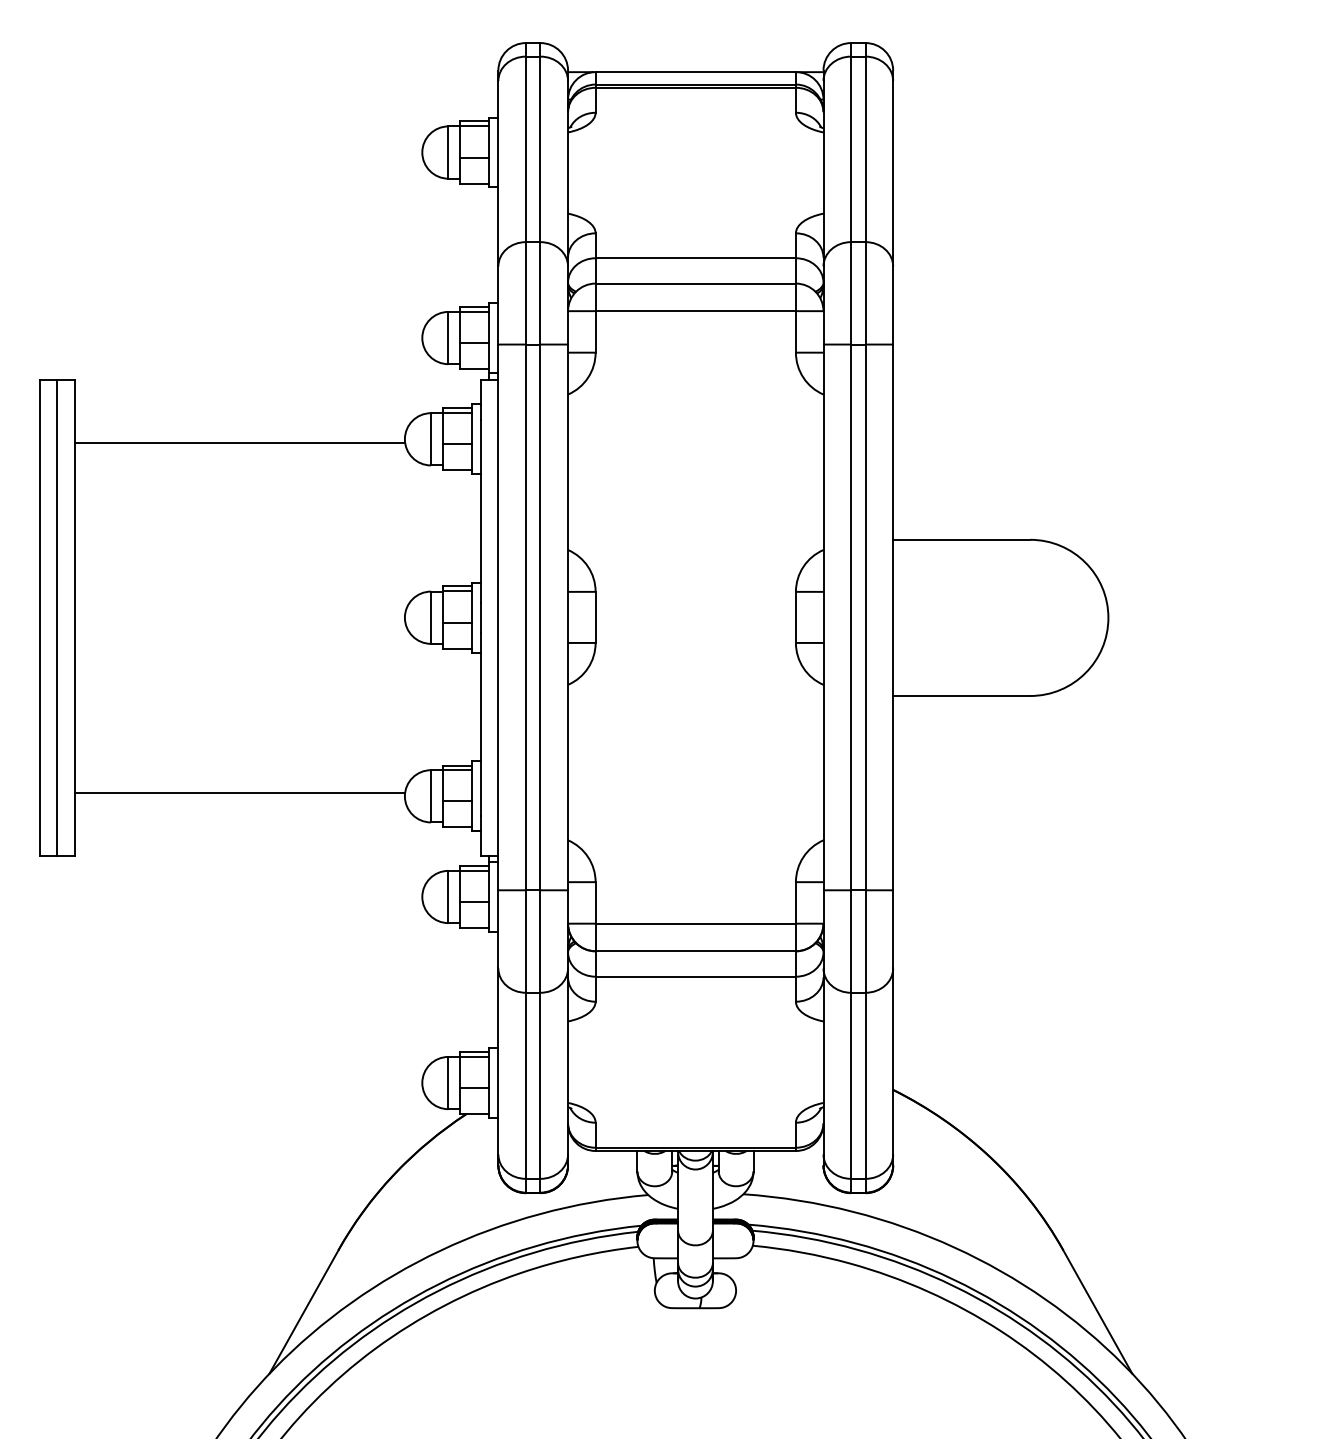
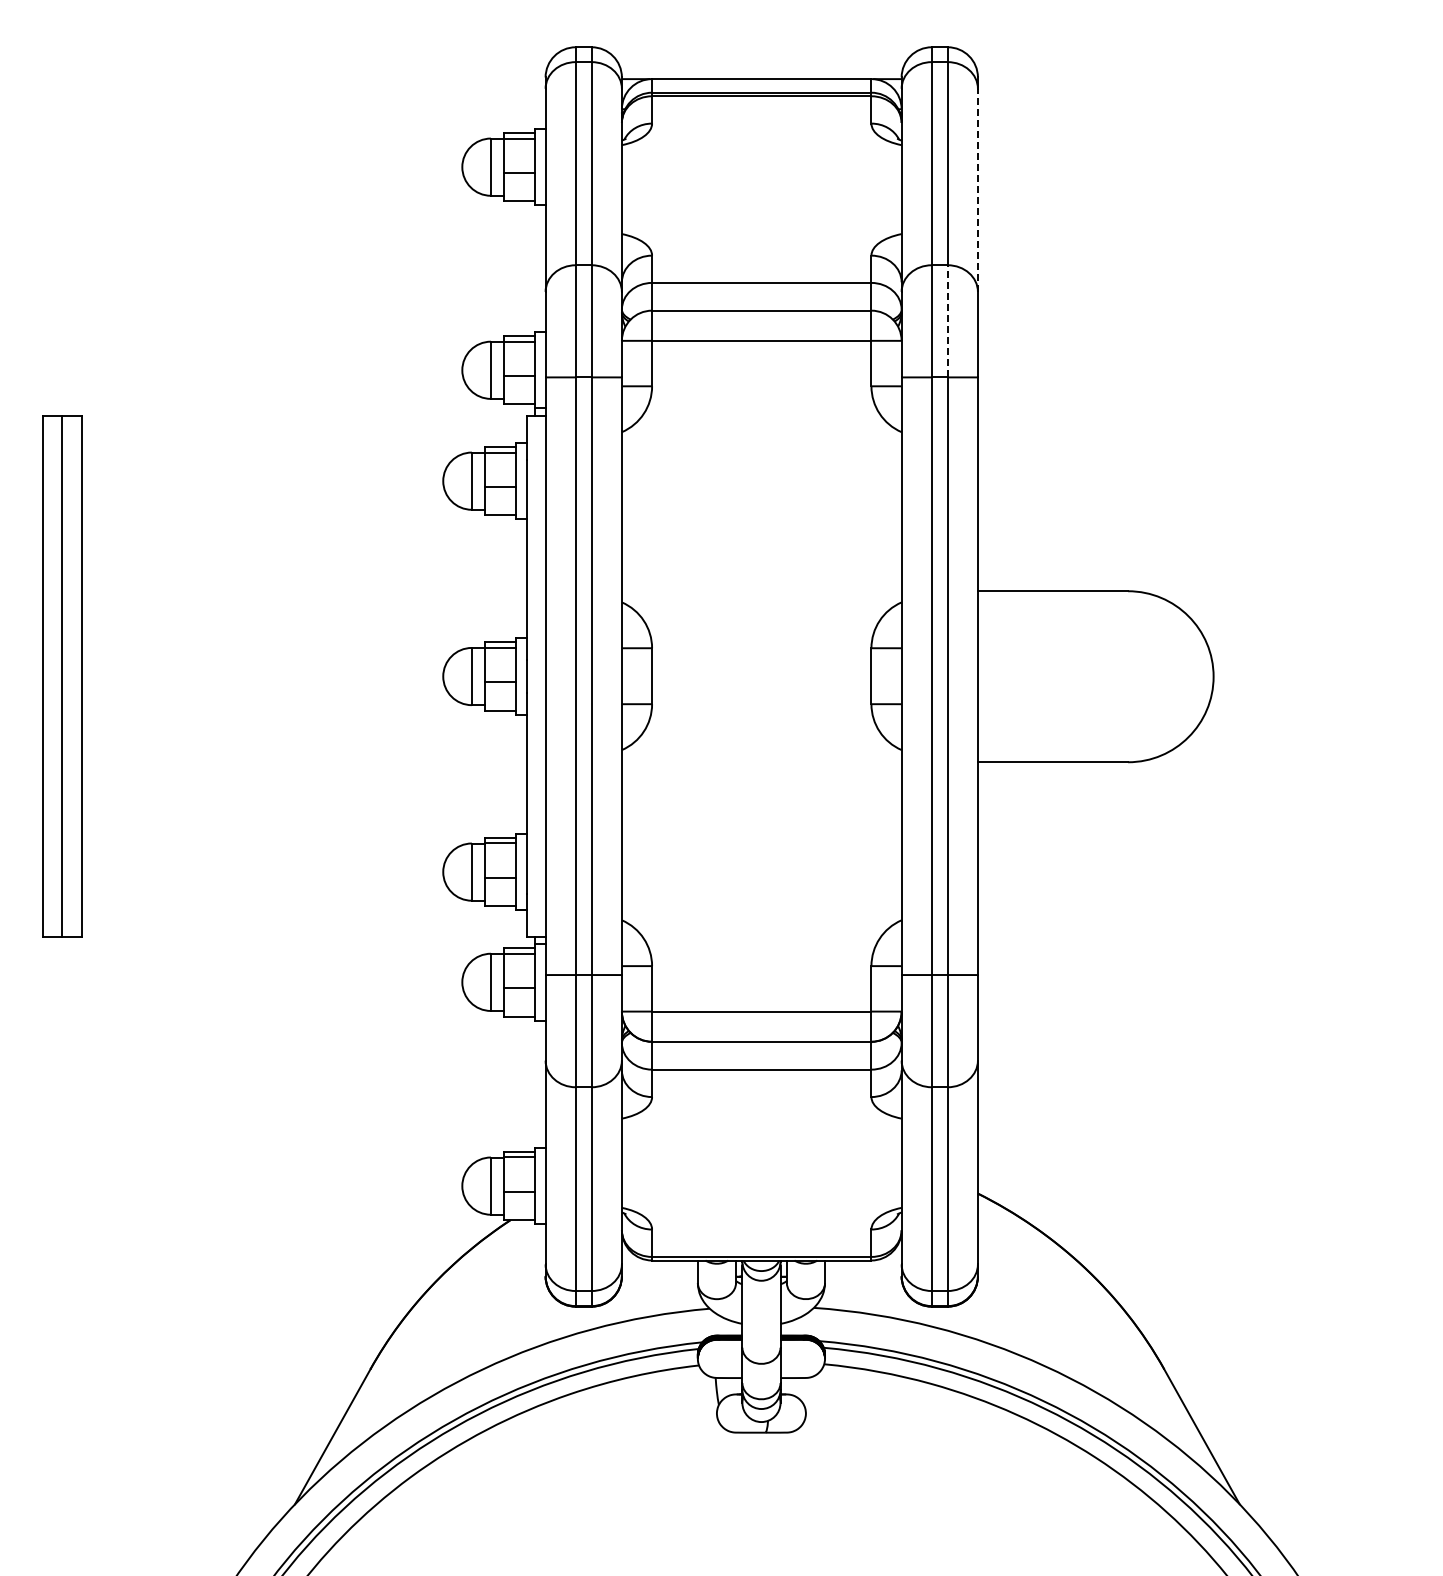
line: (892, 173) -> (977, 190), solid -> dashed
line: (865, 292) -> (947, 320), solid -> dashed
line: (239, 443) -> (262, 485), removed
line: (239, 793) -> (262, 868), removed

